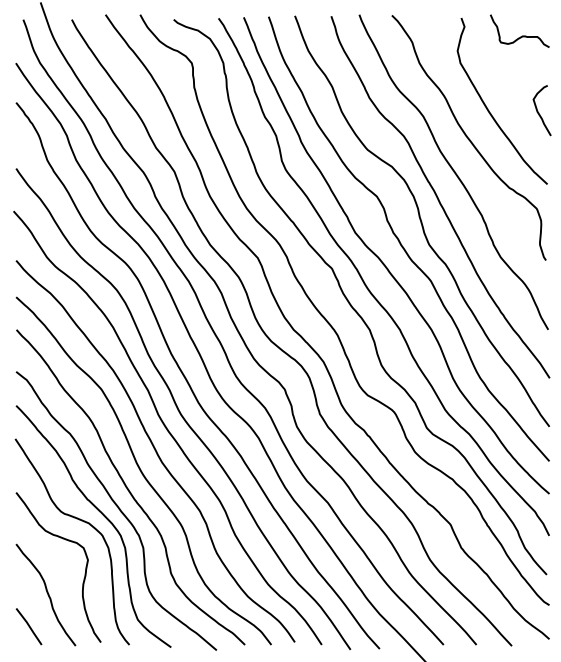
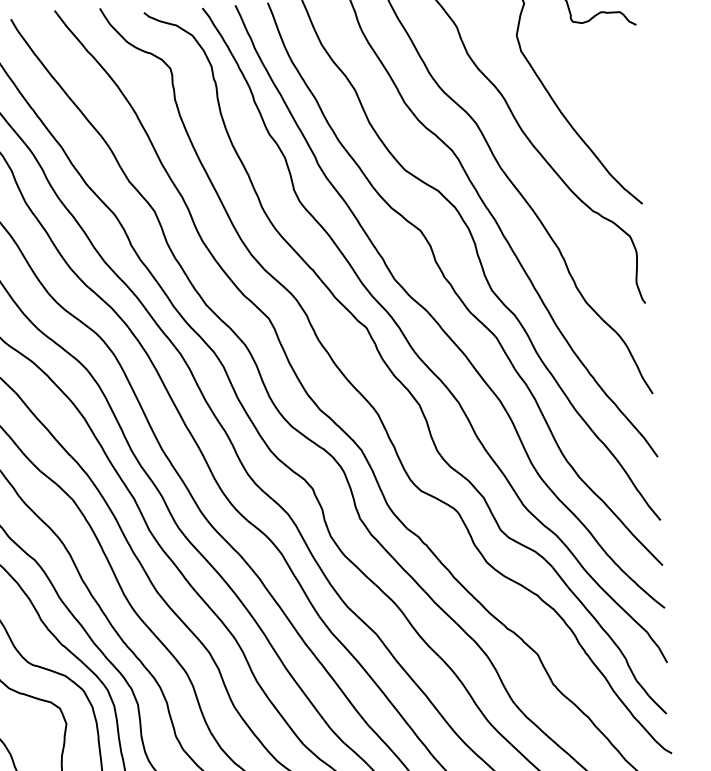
curve: (539, 112) -> (627, 110), removed

